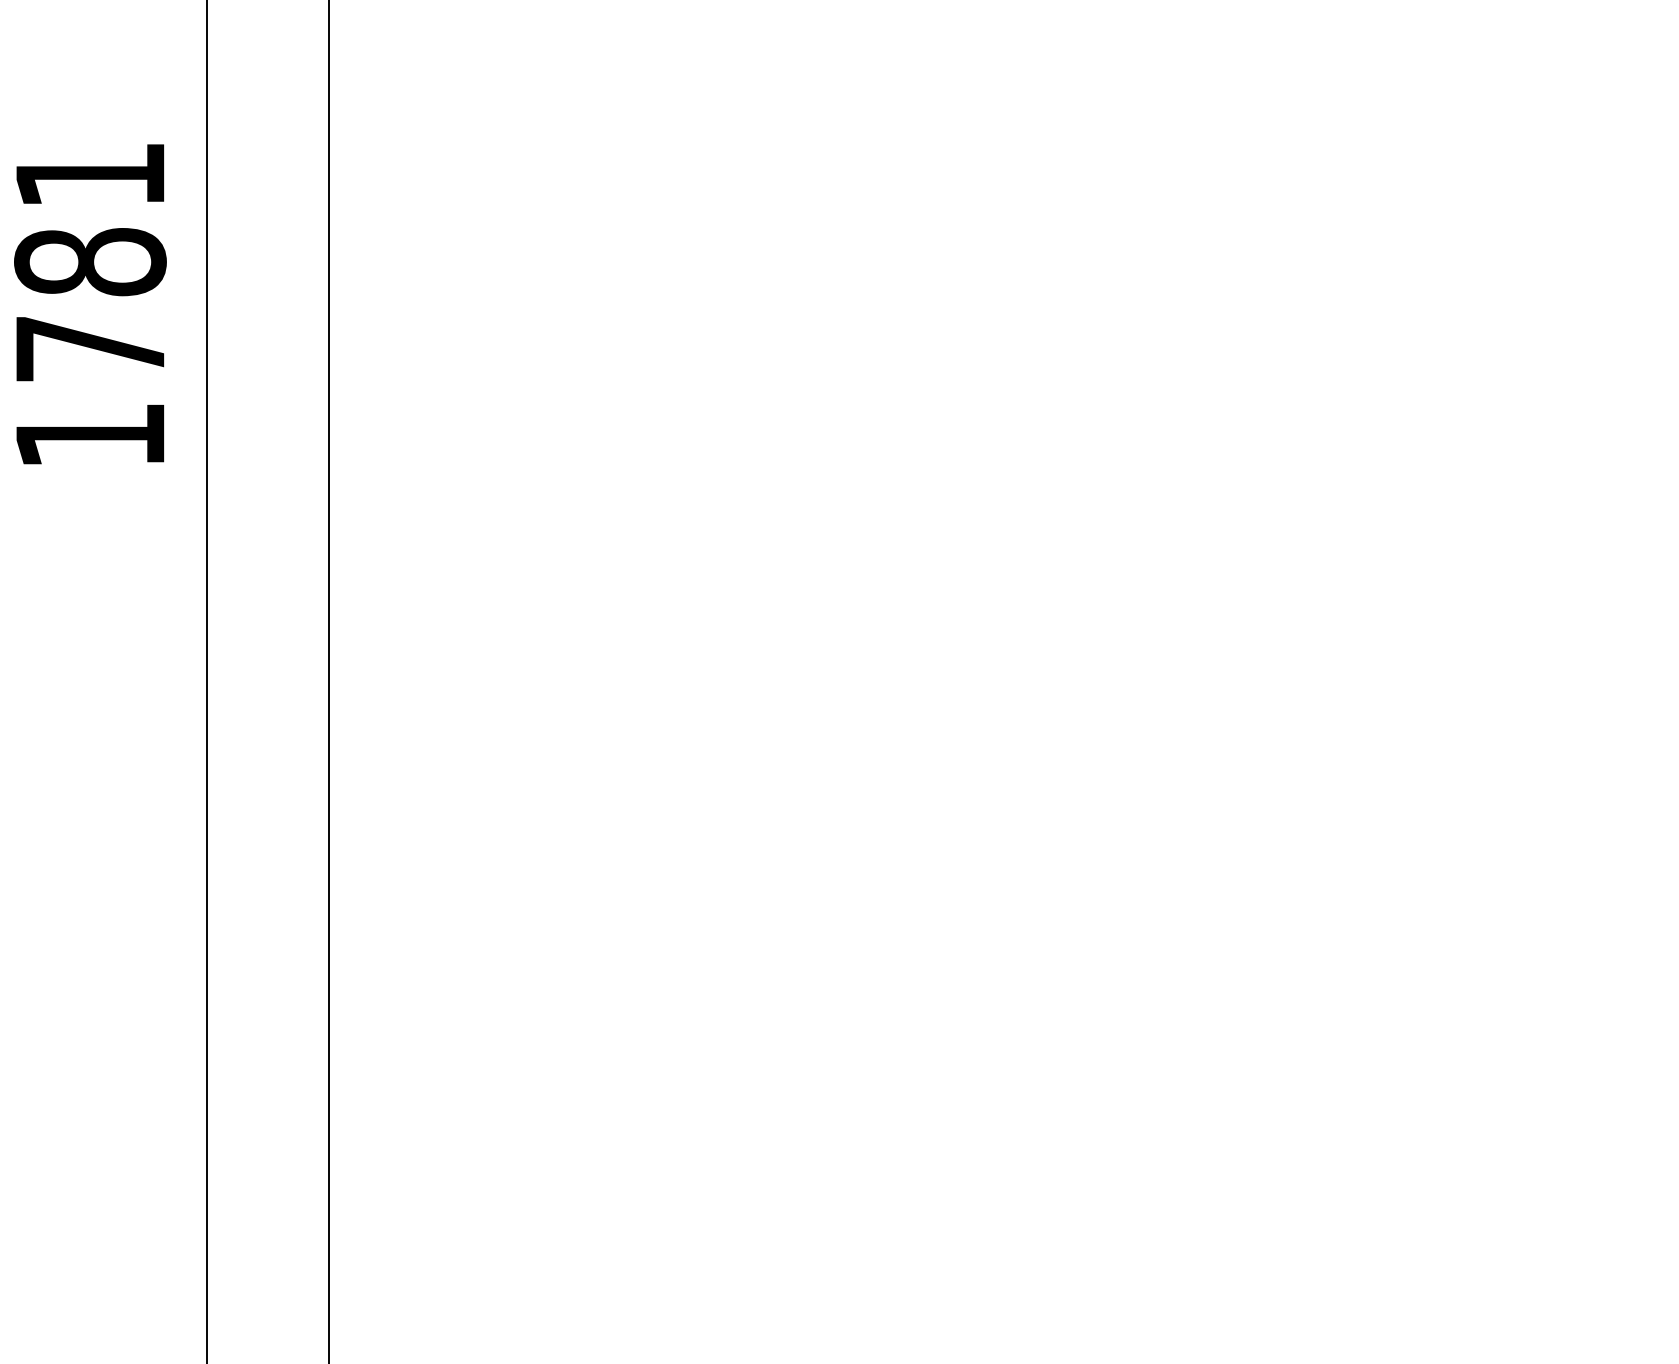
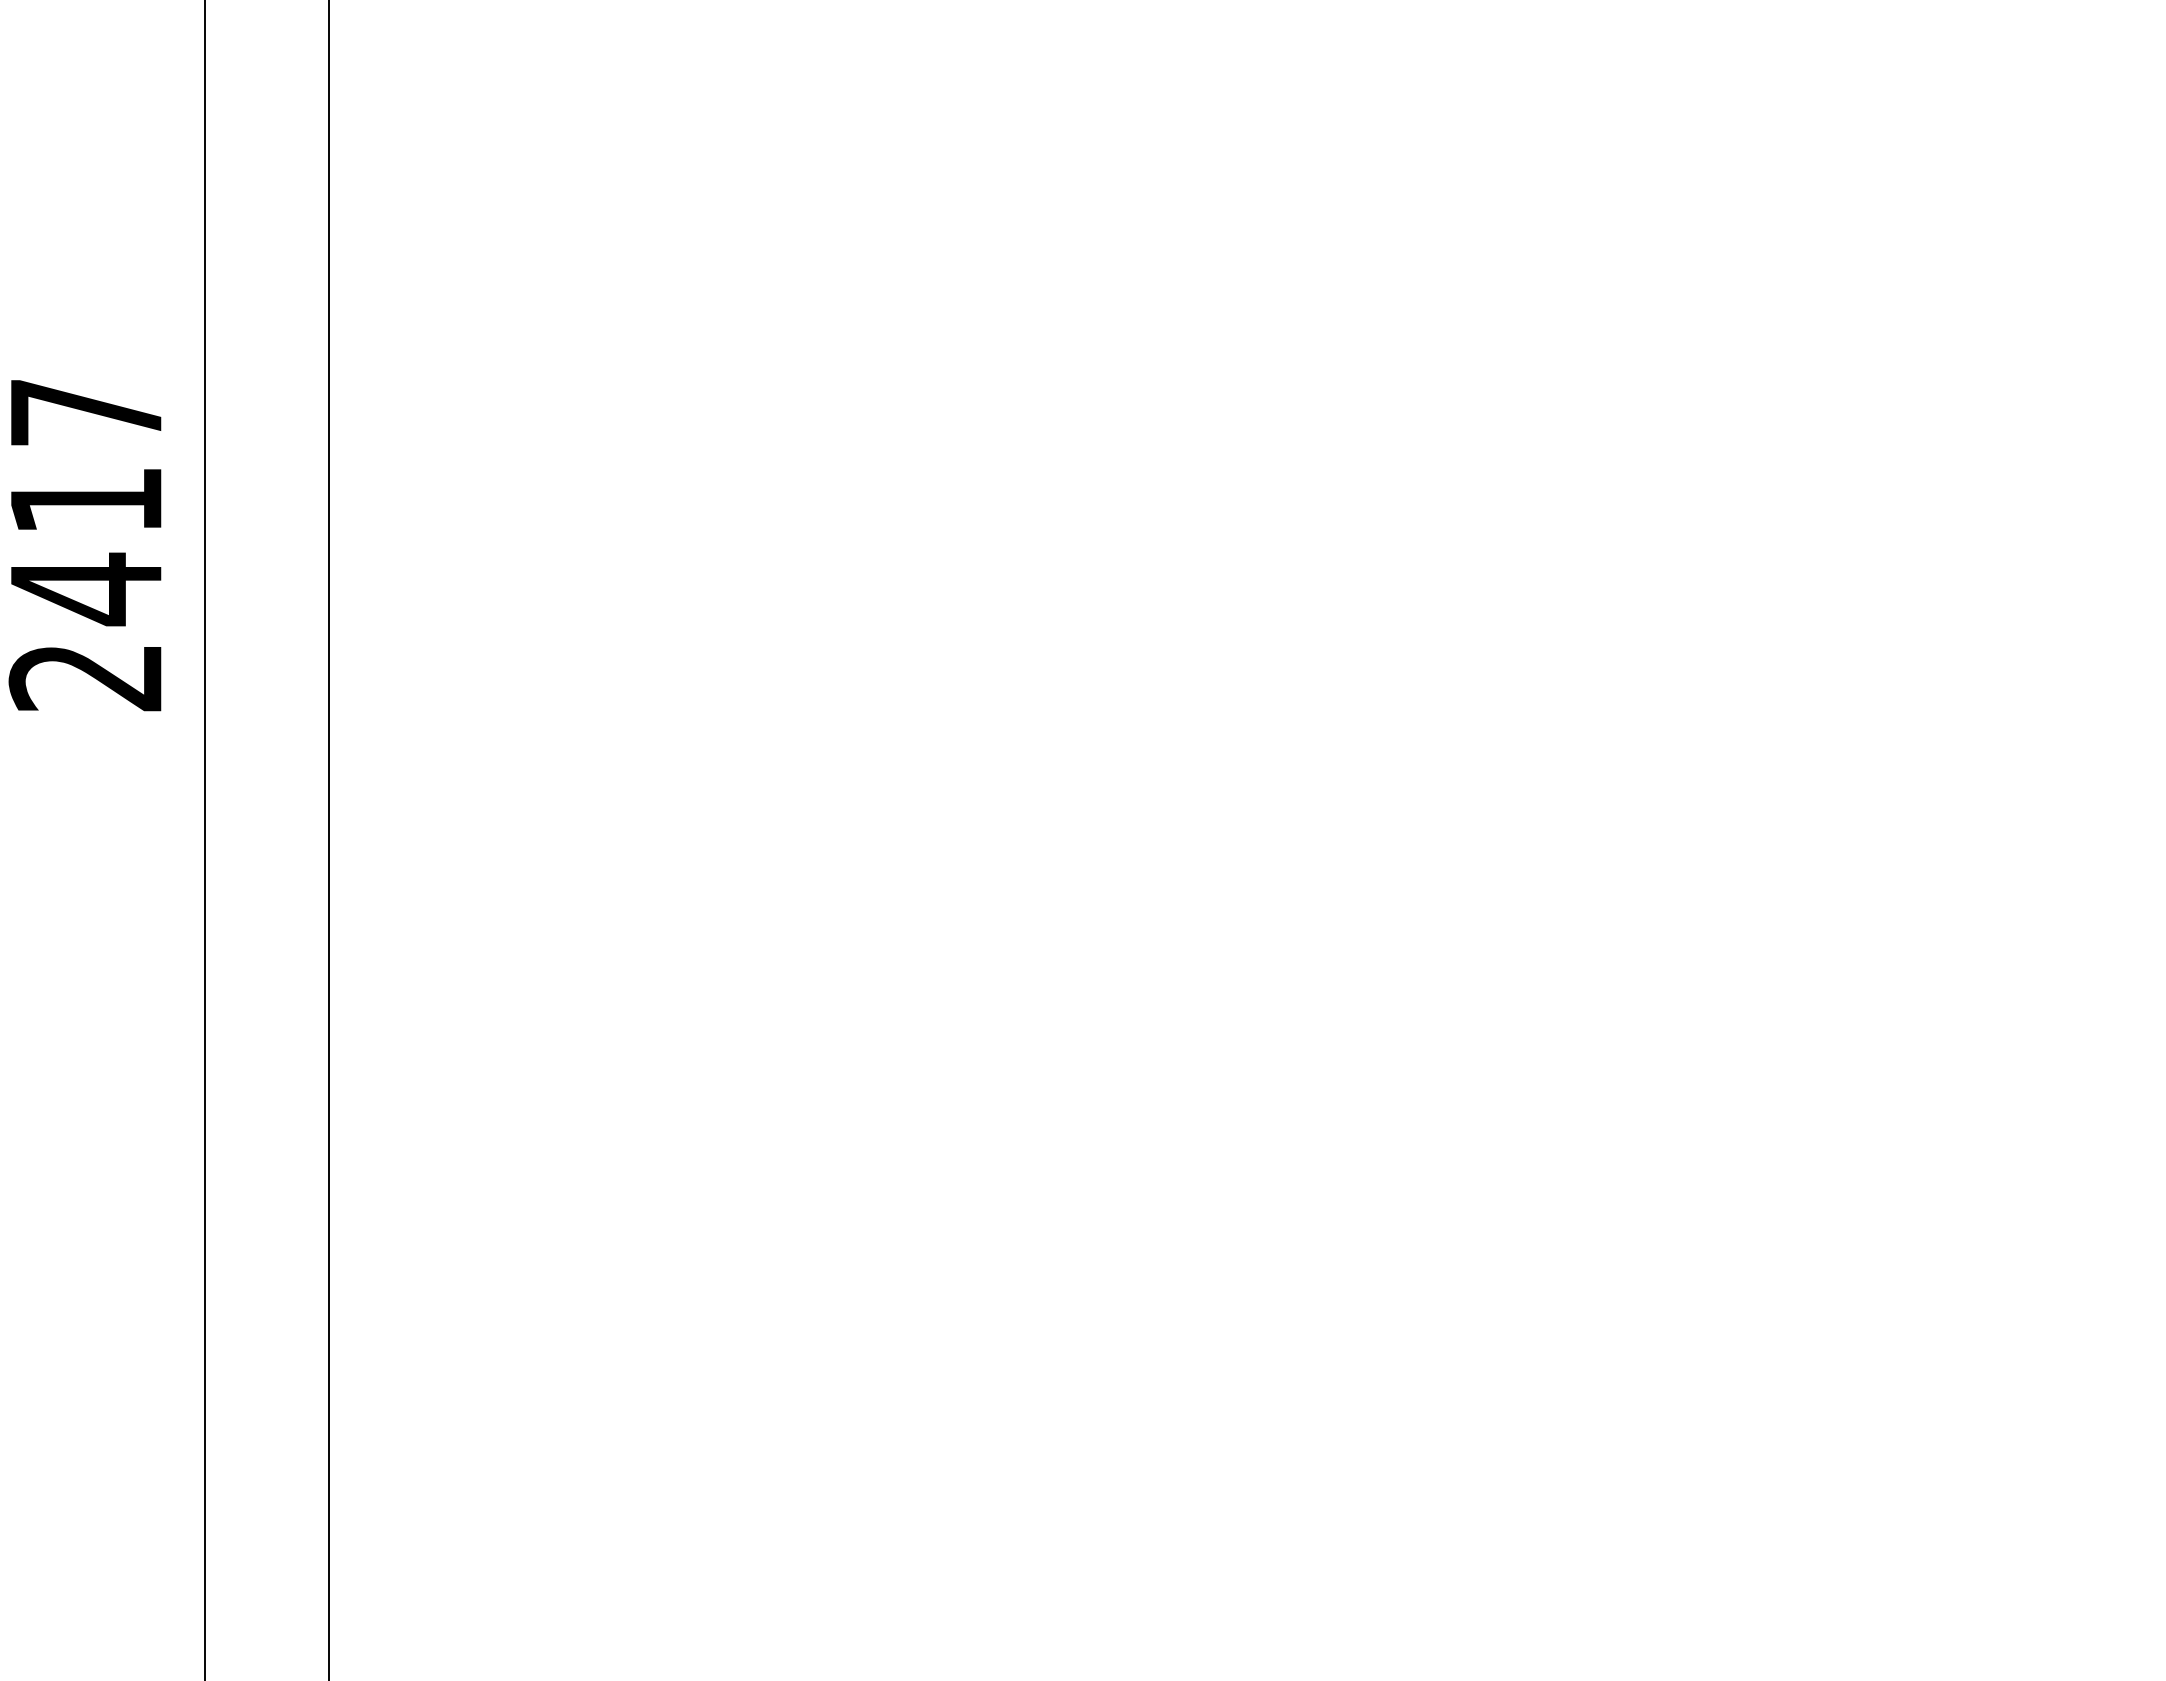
text: (90, 306) -> (86, 545), 1781 -> 2417

